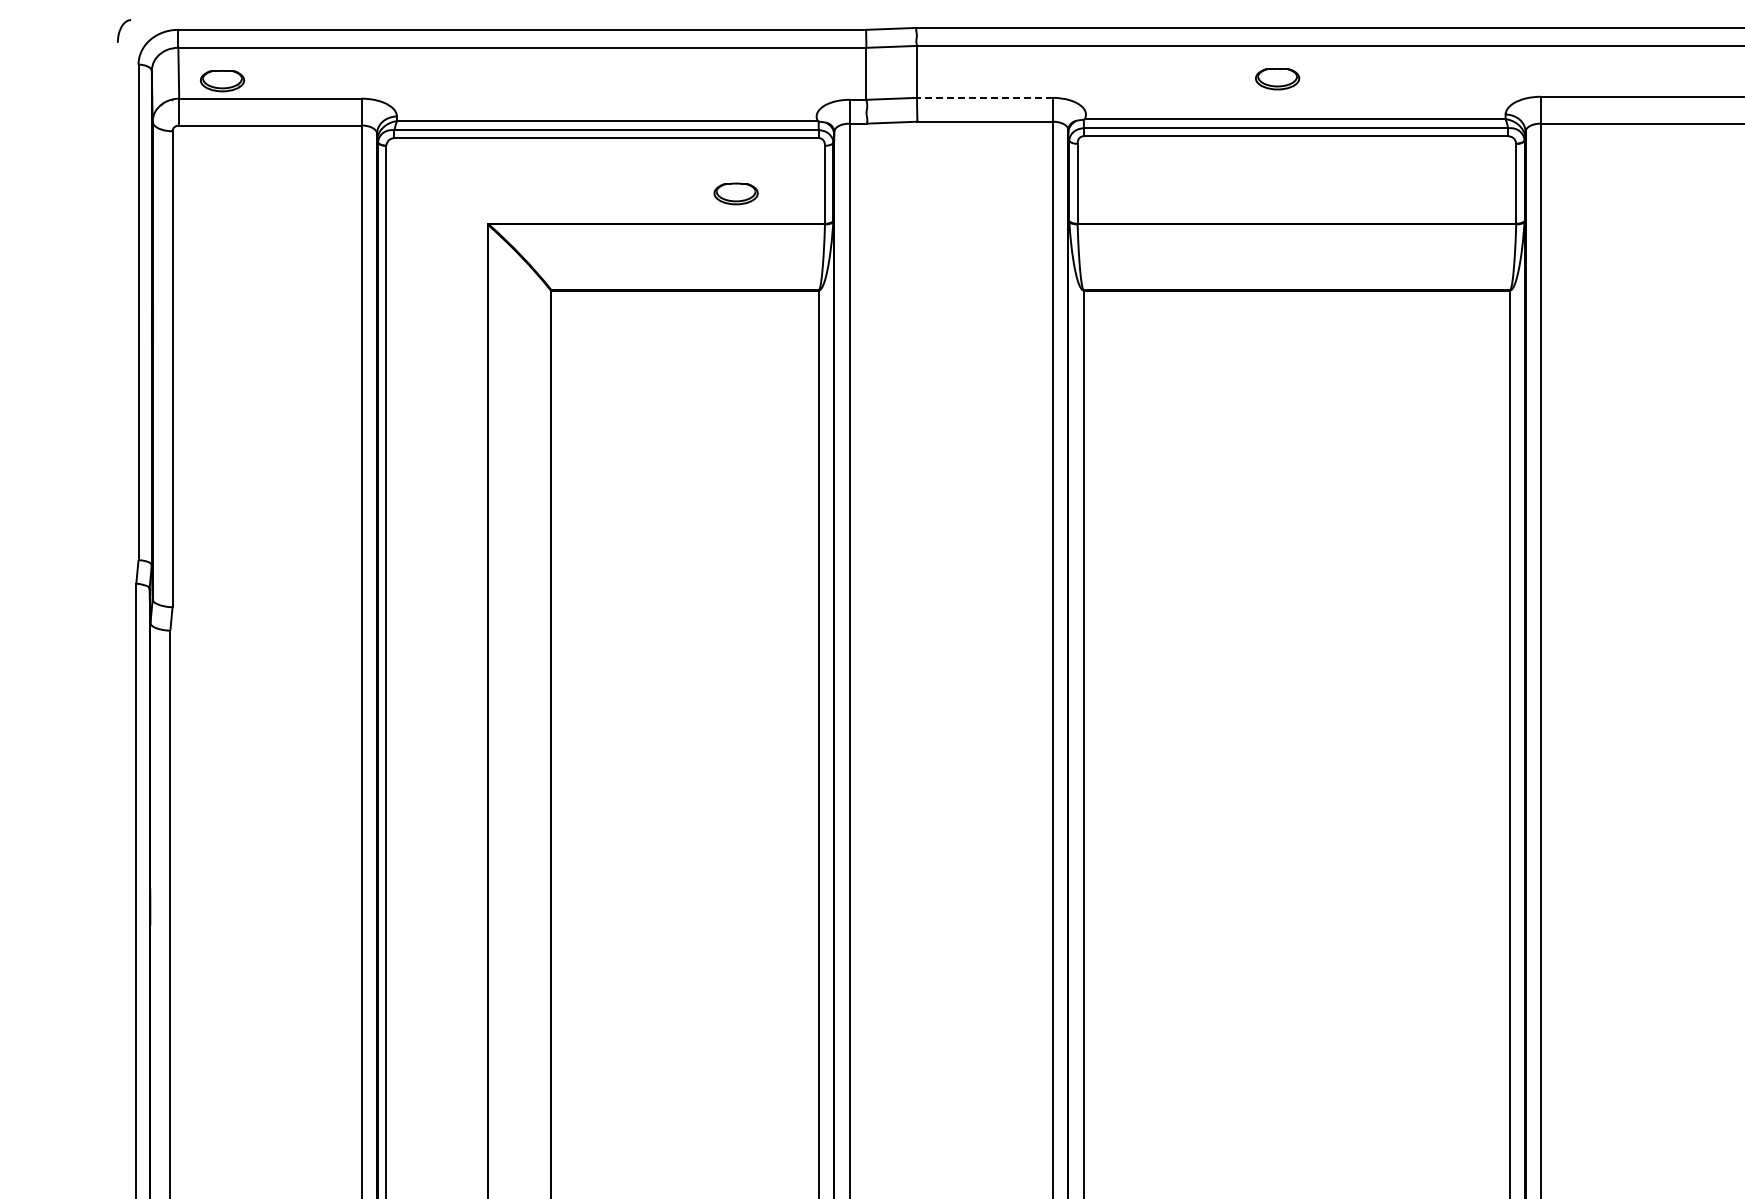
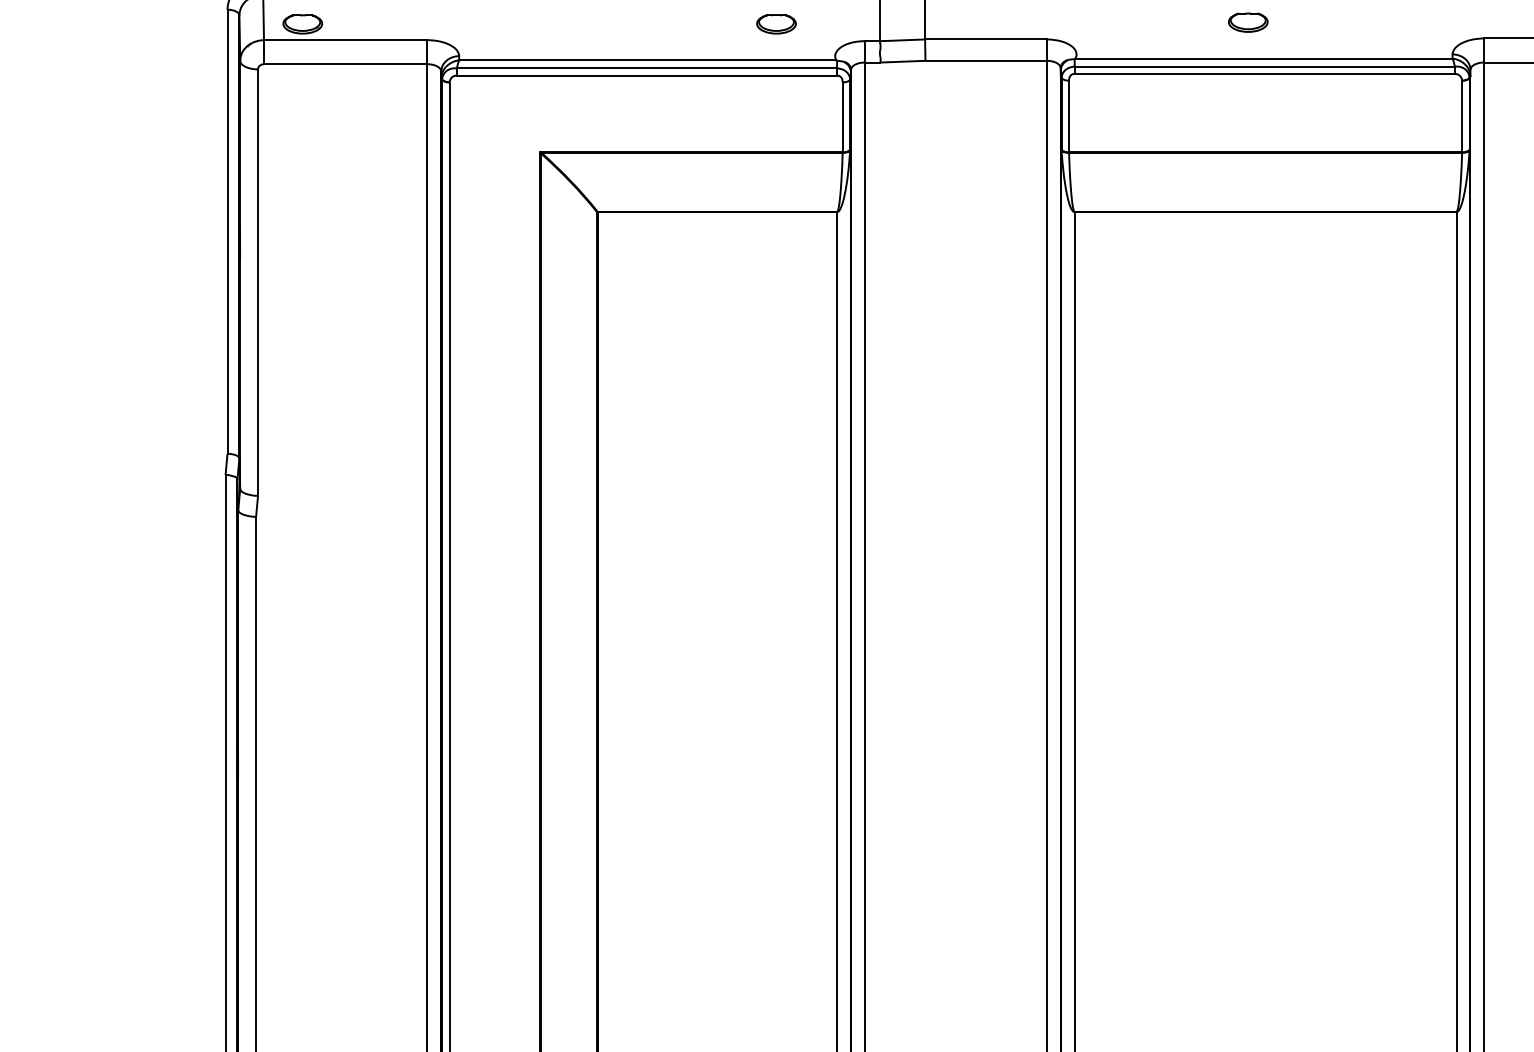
line: (984, 97) -> (985, 39), dashed -> solid
part: (735, 193) -> (775, 23), moved

